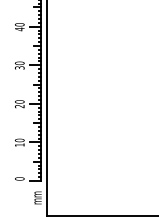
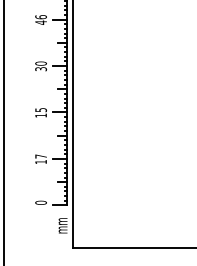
text: (19, 25) -> (40, 17), 40 -> 46
text: (19, 103) -> (40, 112), 20 -> 15
text: (19, 140) -> (40, 156), 10 -> 17

